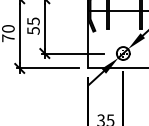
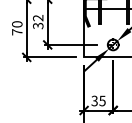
text: (33, 25) -> (38, 21), 55 -> 32

